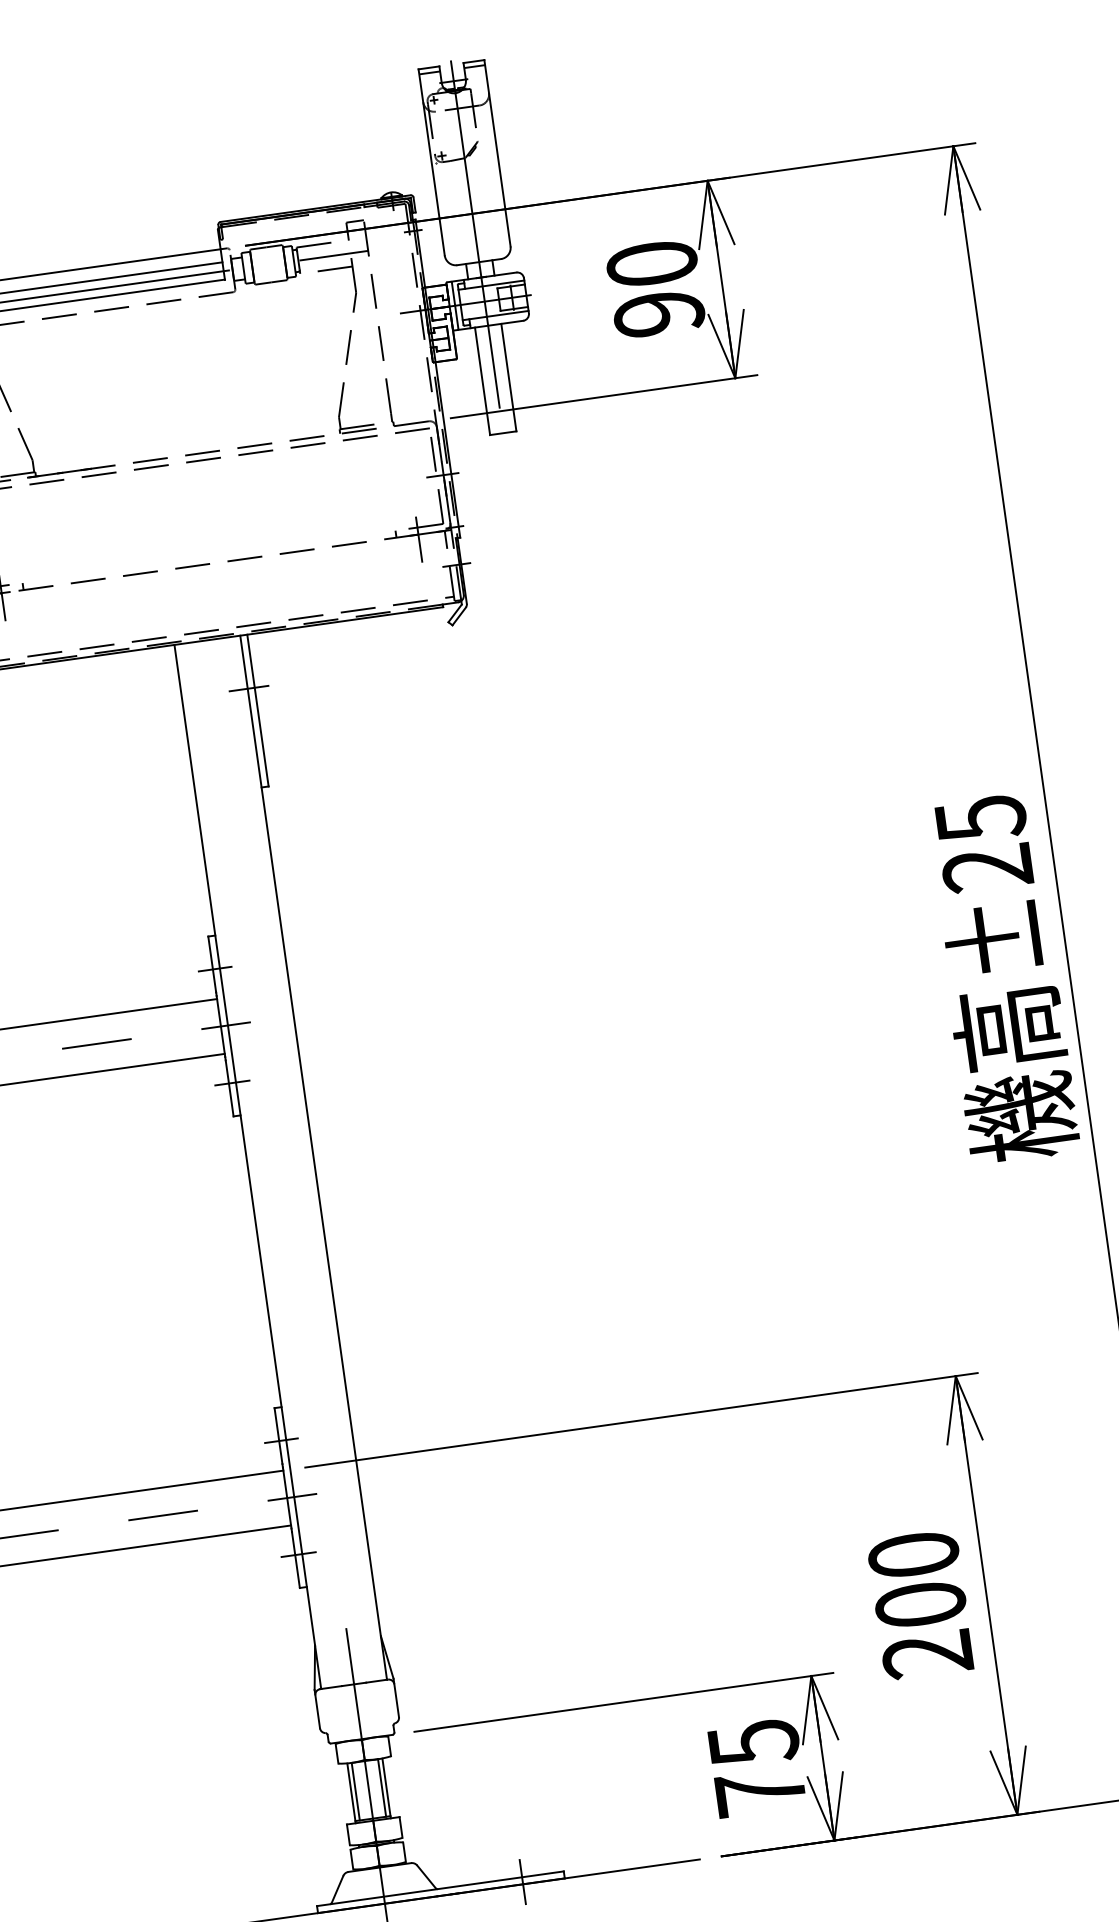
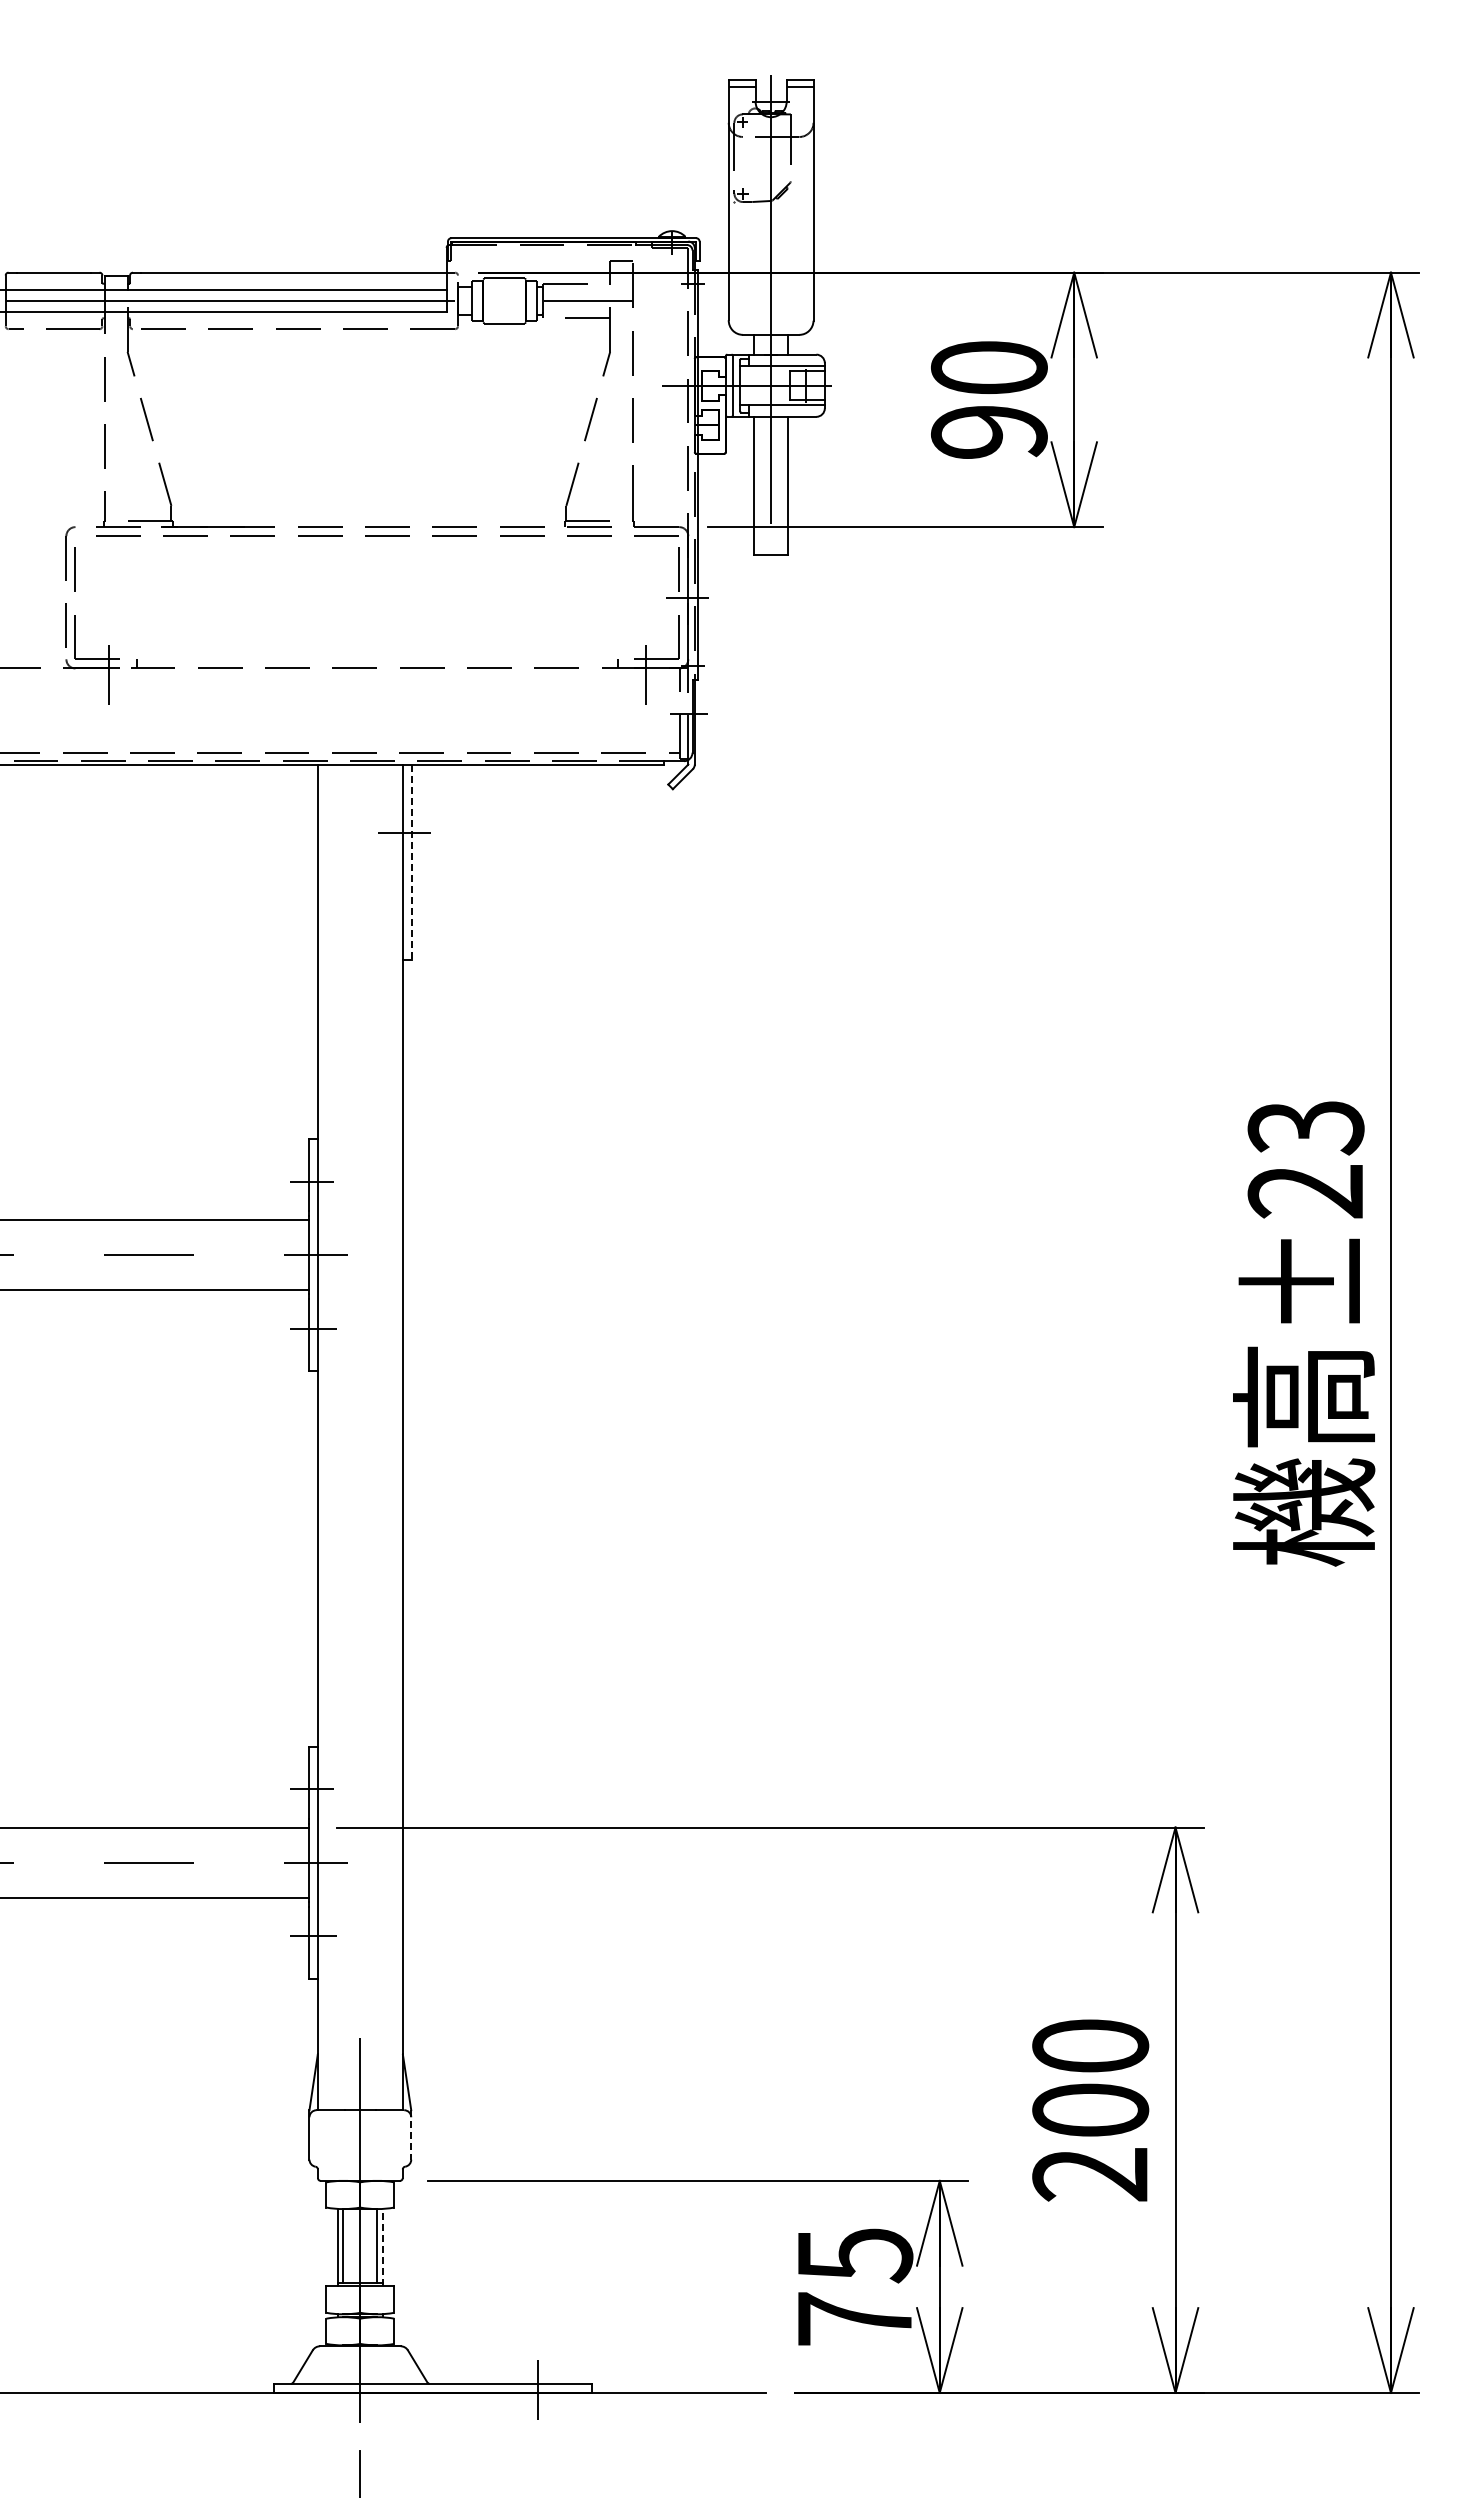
line: (257, 710) -> (411, 862), solid -> dashed
text: (980, 819) -> (1305, 1128), ±25 -> ±23
line: (396, 1697) -> (411, 2134), solid -> dashed
line: (386, 1788) -> (382, 2247), solid -> dashed

